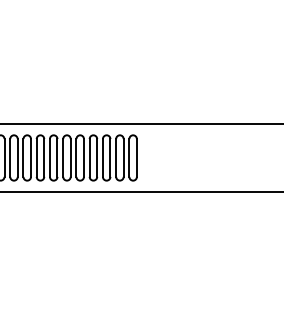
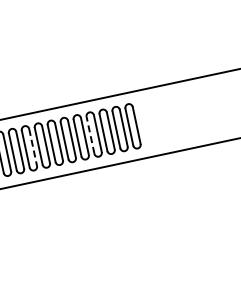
line: (31, 157) -> (33, 146), solid -> dashed
line: (89, 157) -> (90, 134), solid -> dashed

